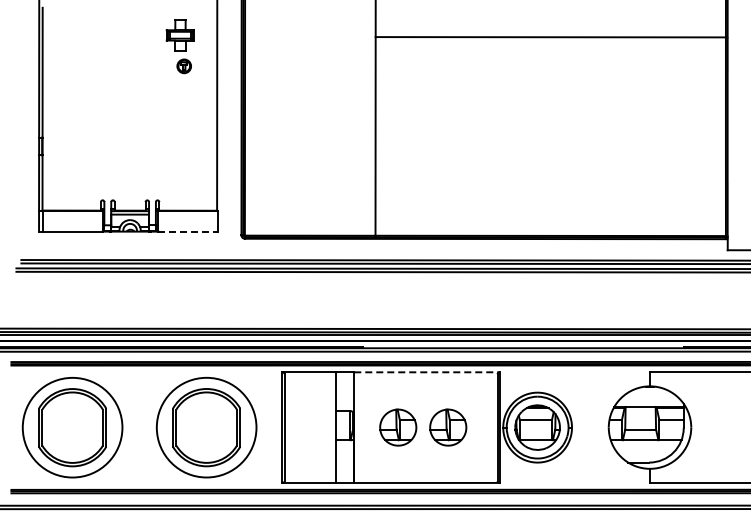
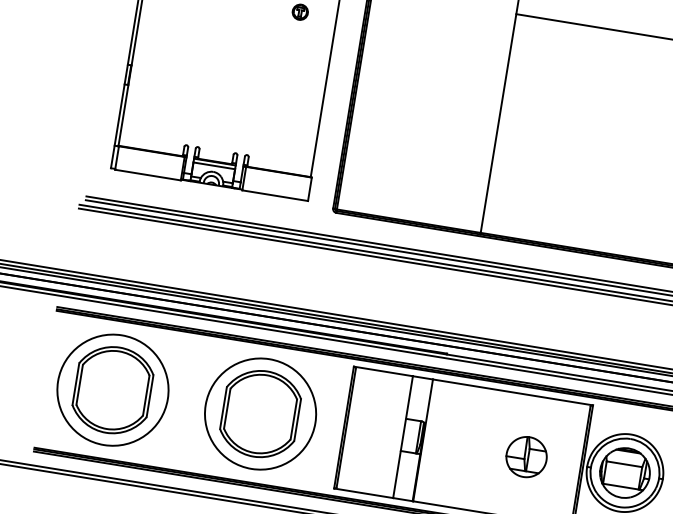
line: (188, 232) -> (275, 195), dashed -> solid
line: (426, 372) -> (512, 392), dashed -> solid
part: (398, 427) -> (471, 448), removed

